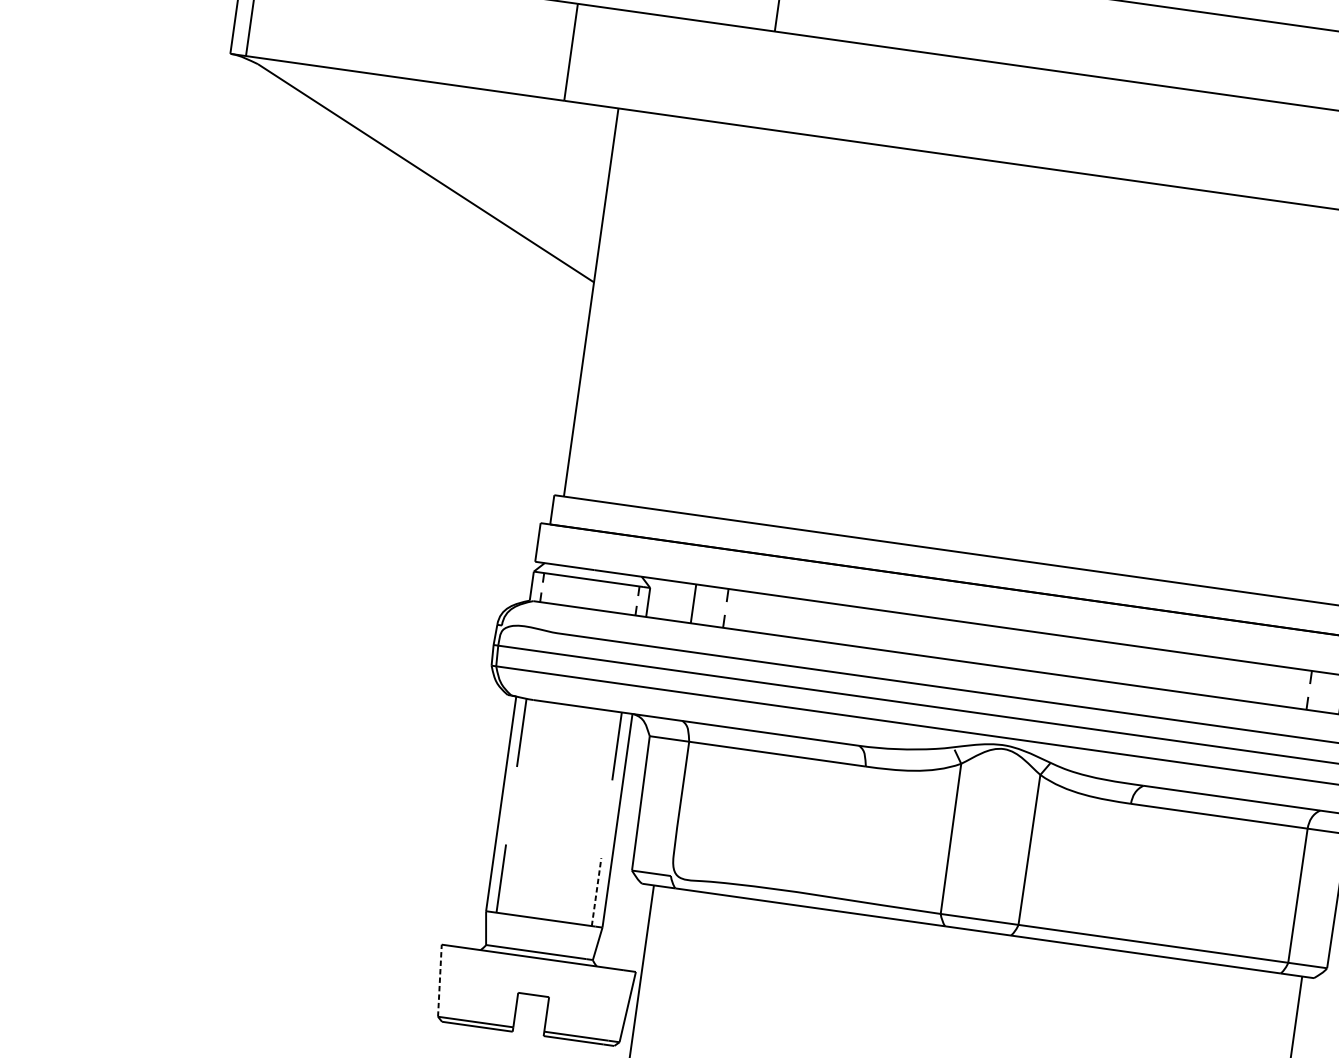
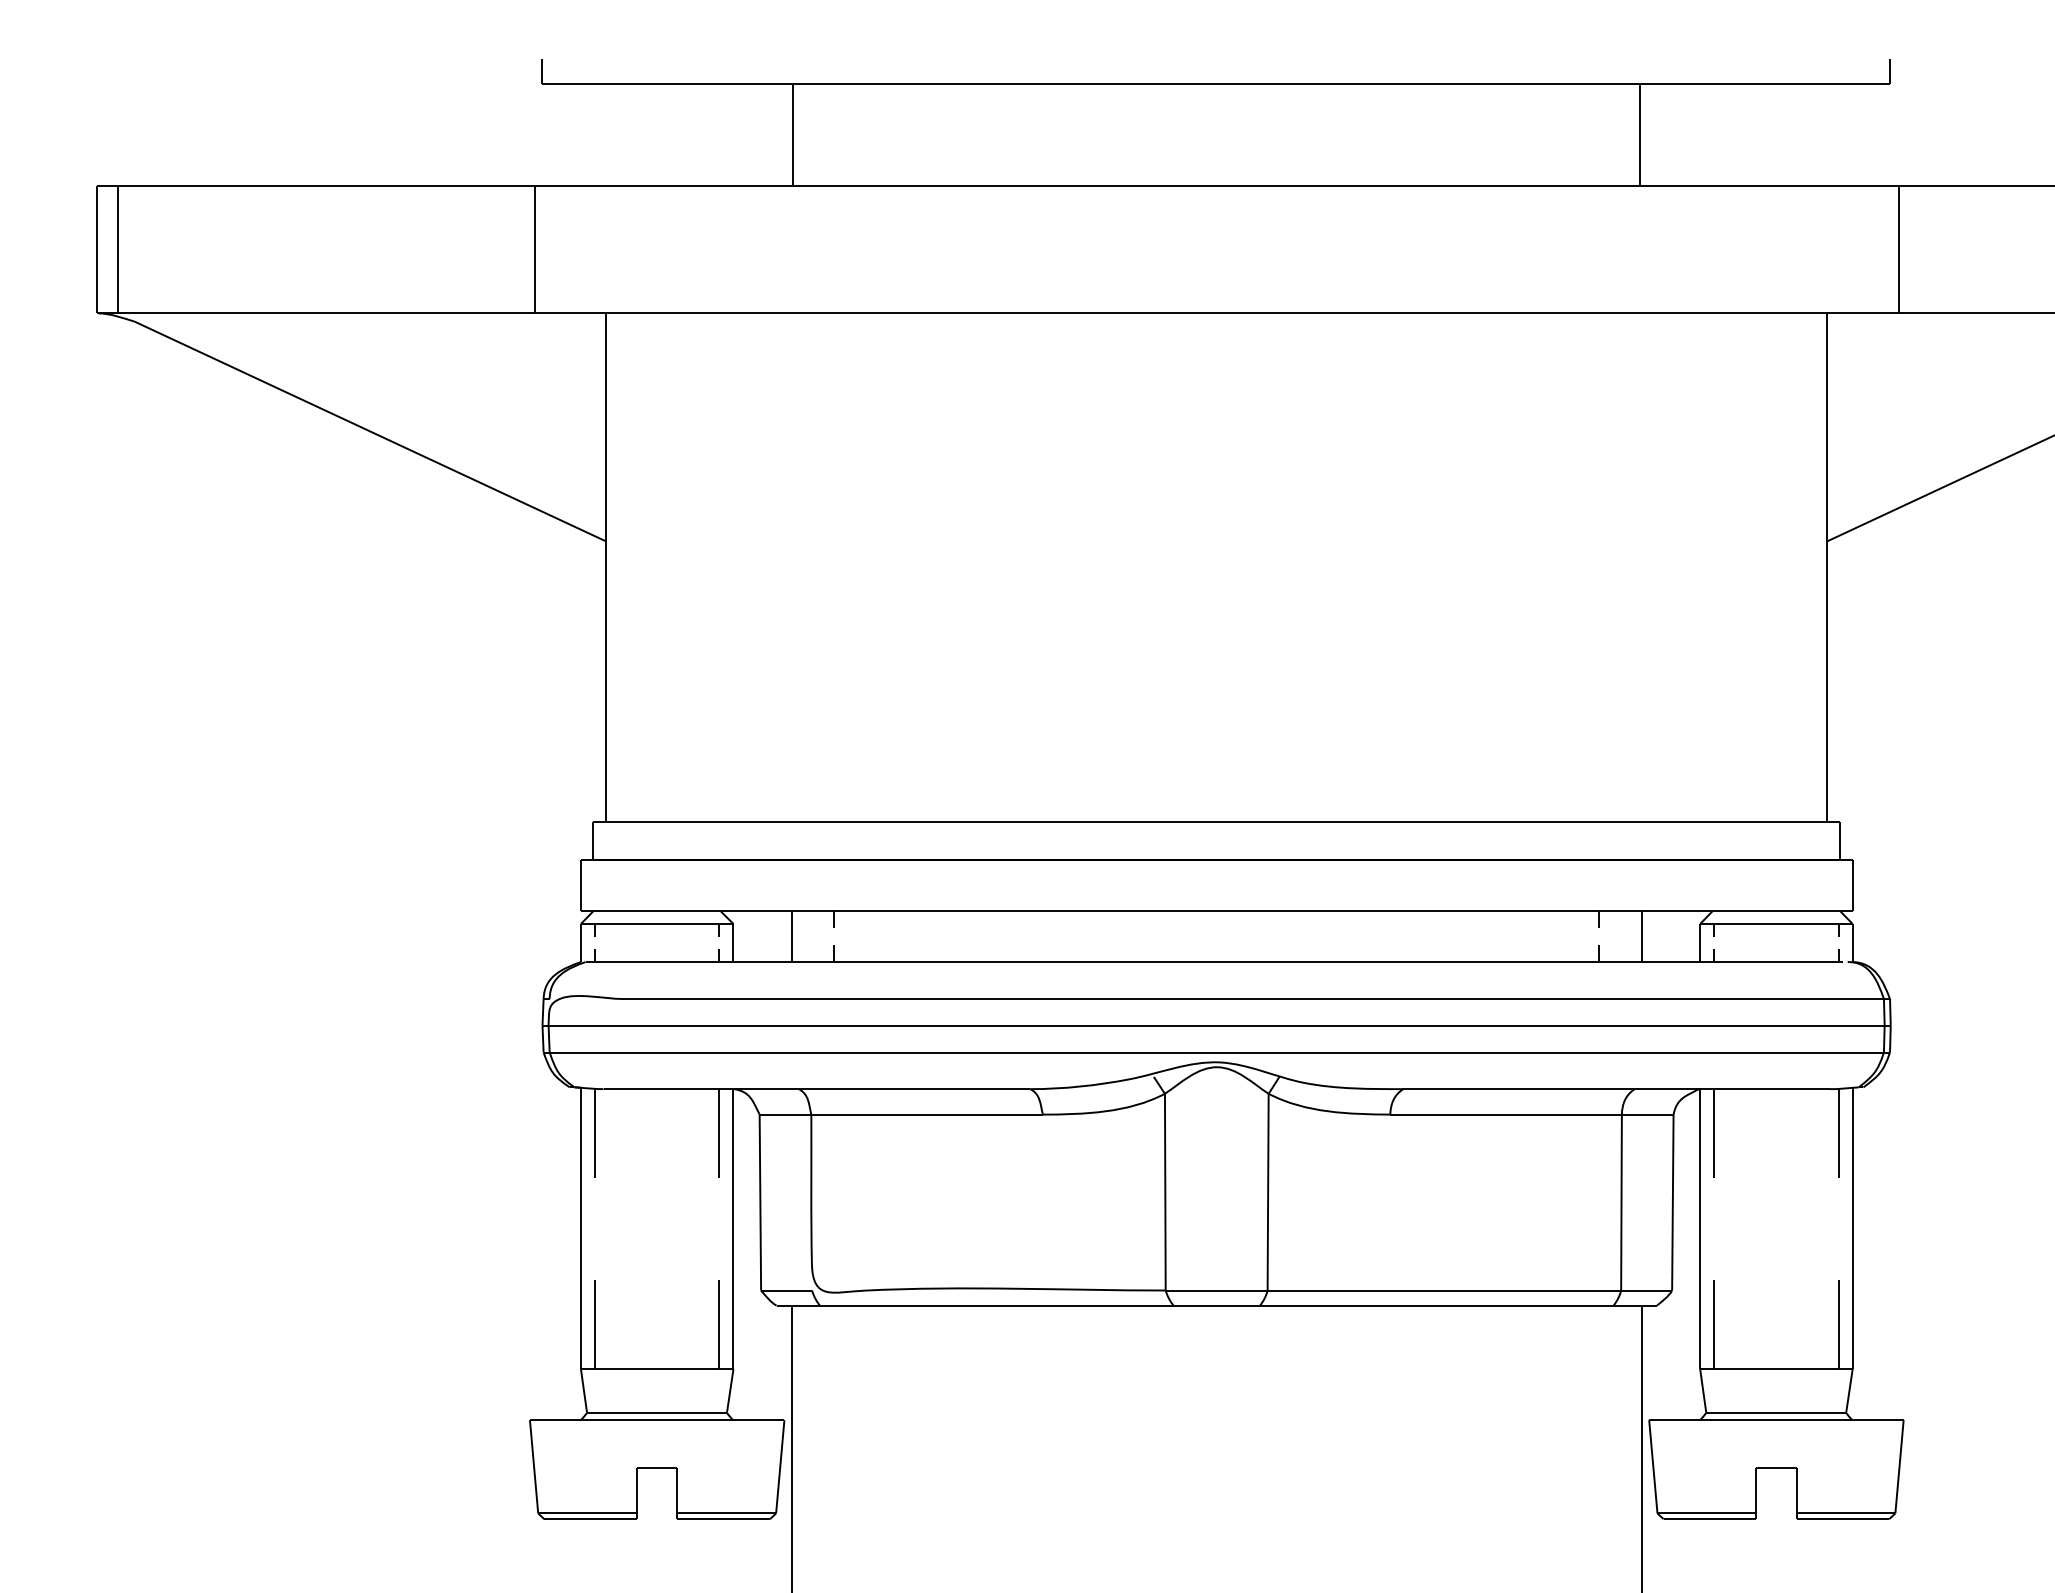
line: (596, 892) -> (719, 1324), dashed -> solid
line: (440, 980) -> (534, 1466), dashed -> solid

